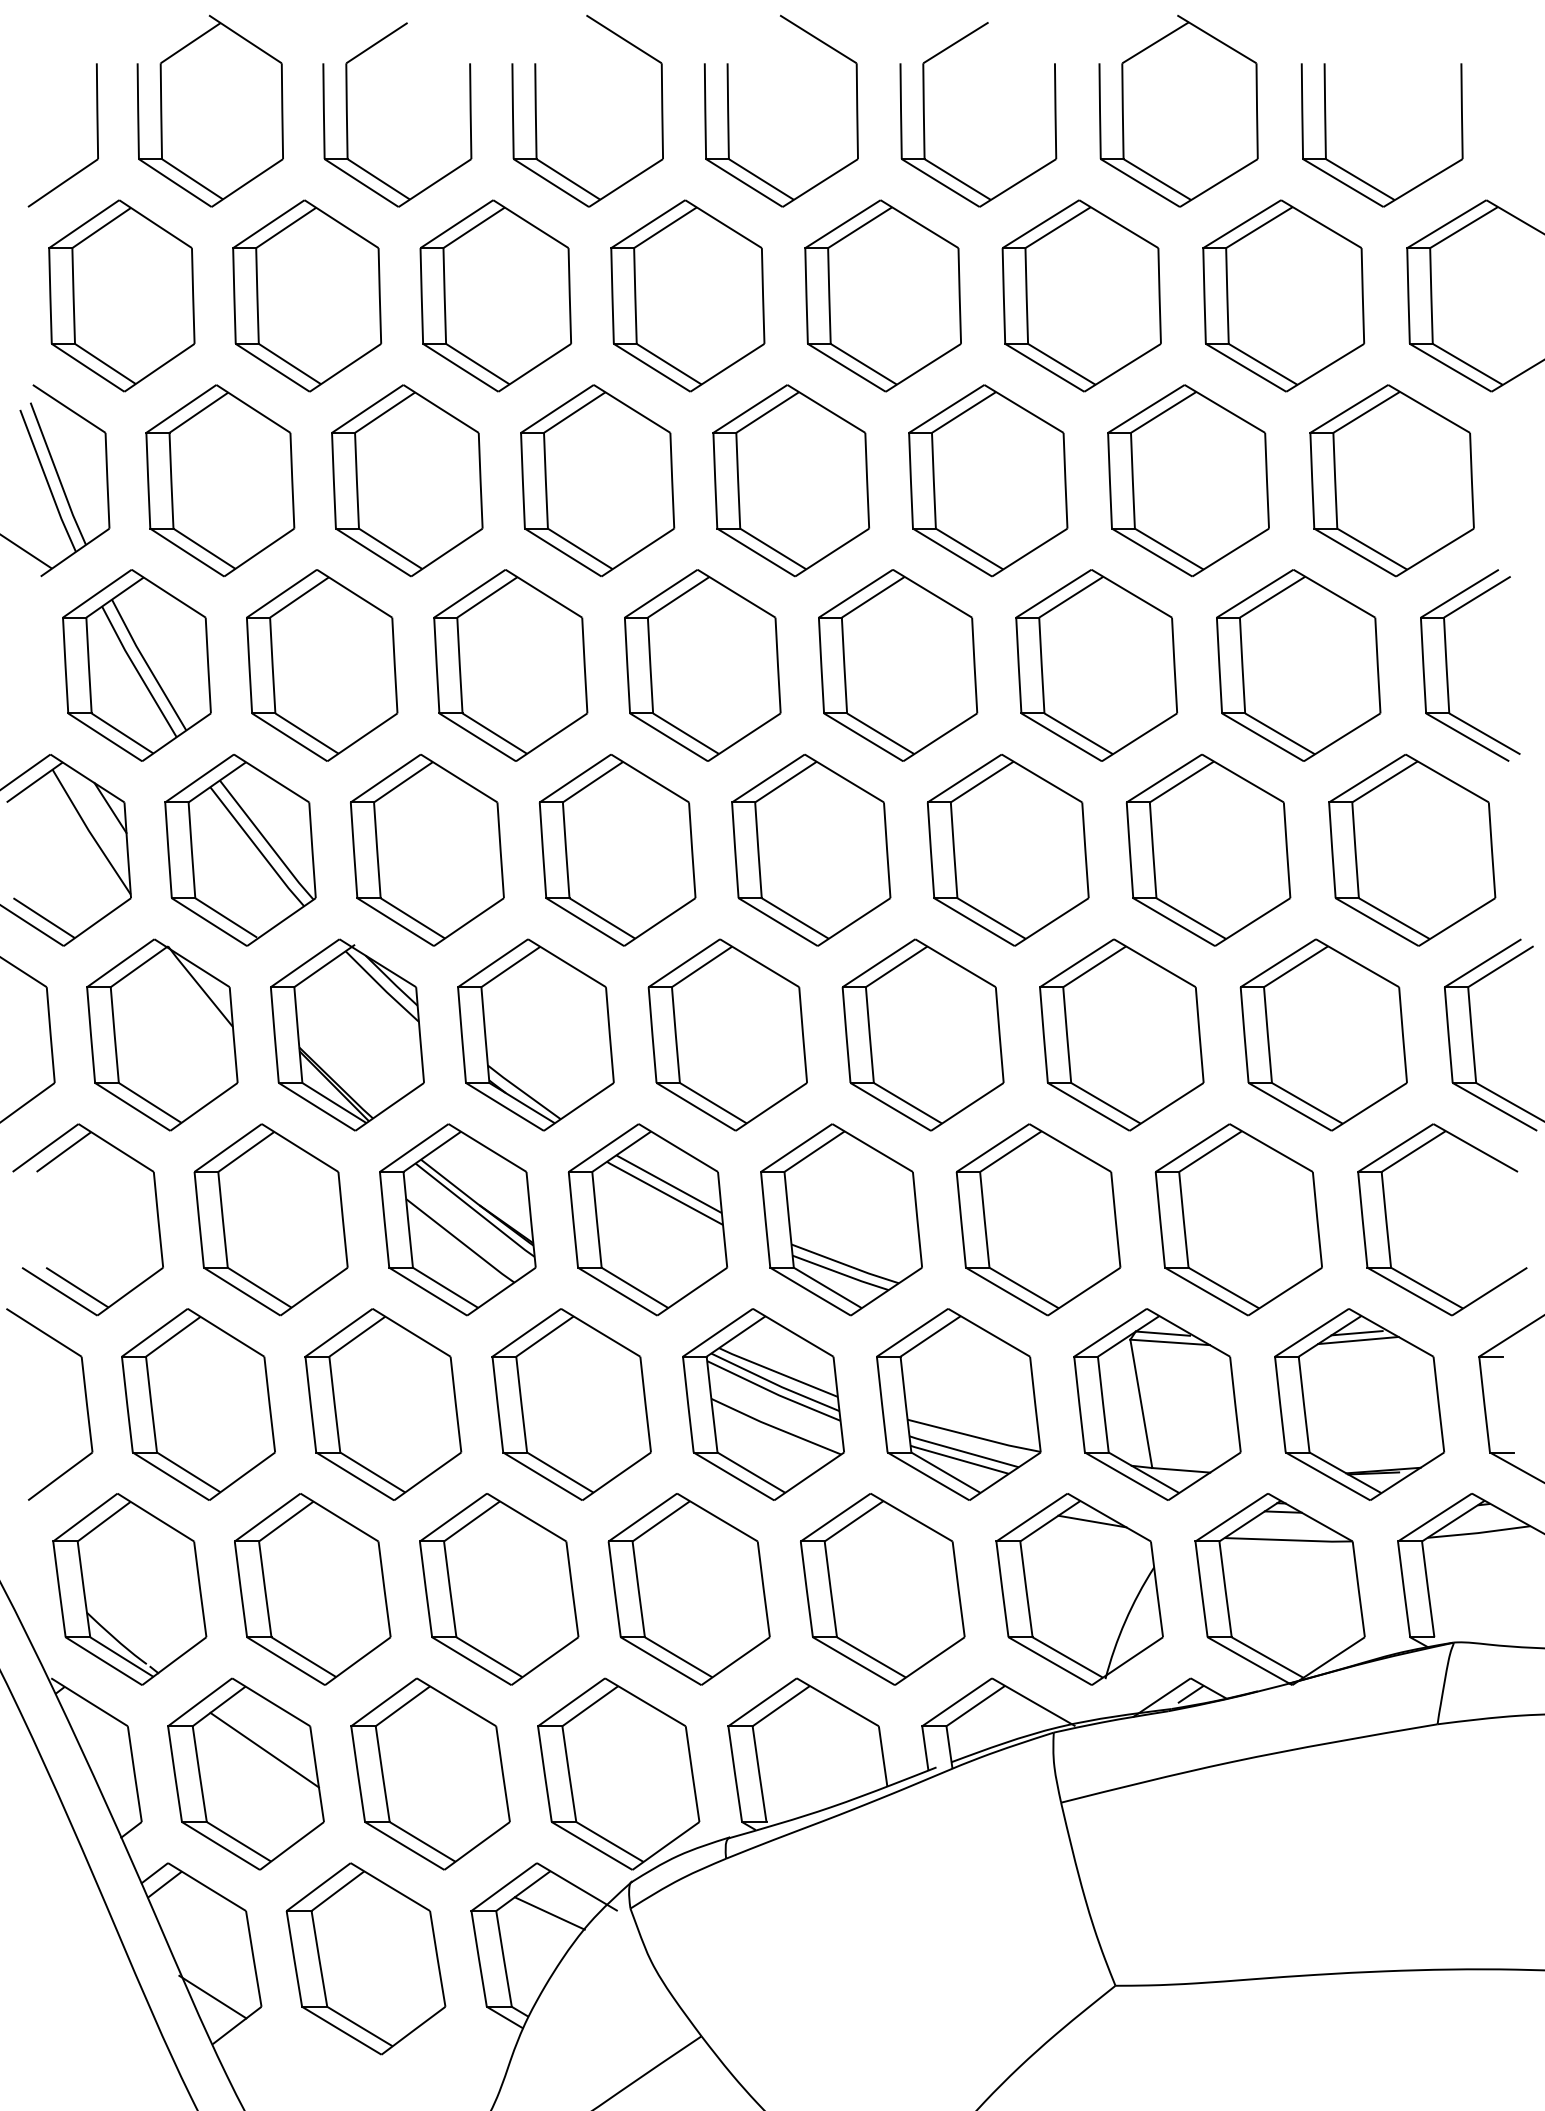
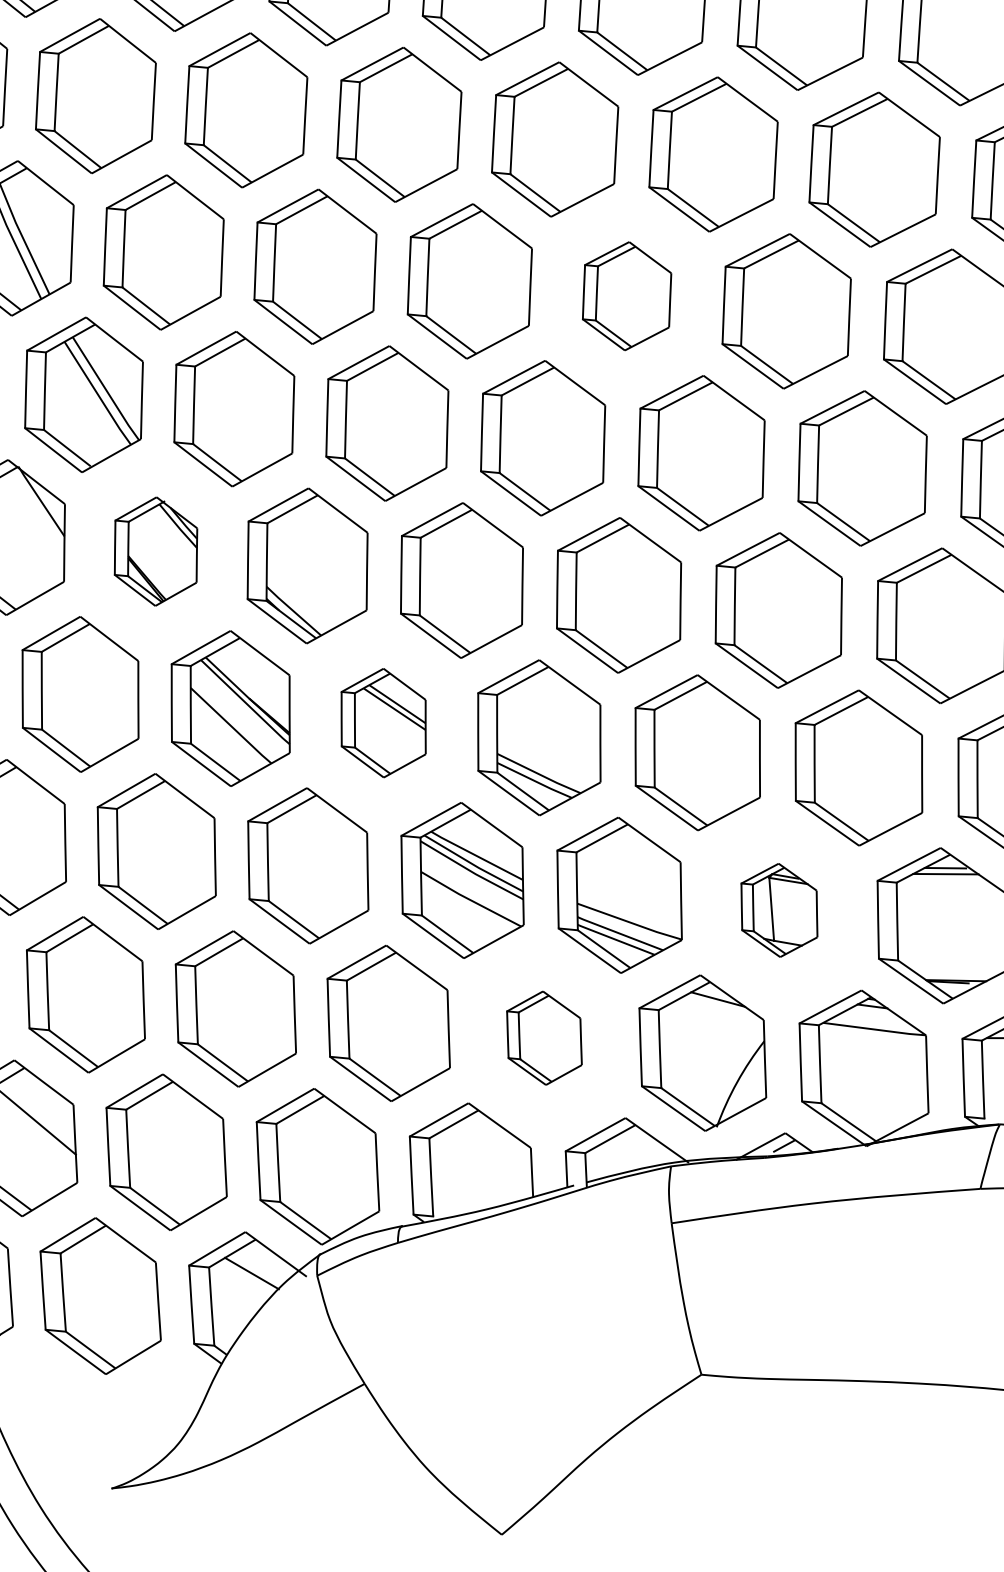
part: (898, 665) -> (627, 296), size x0.7
part: (347, 1034) -> (156, 551), size x0.7
part: (647, 1219) -> (383, 722), size x0.7
part: (1157, 1404) -> (779, 910), size x0.6
part: (882, 1589) -> (544, 1038), size x0.6

